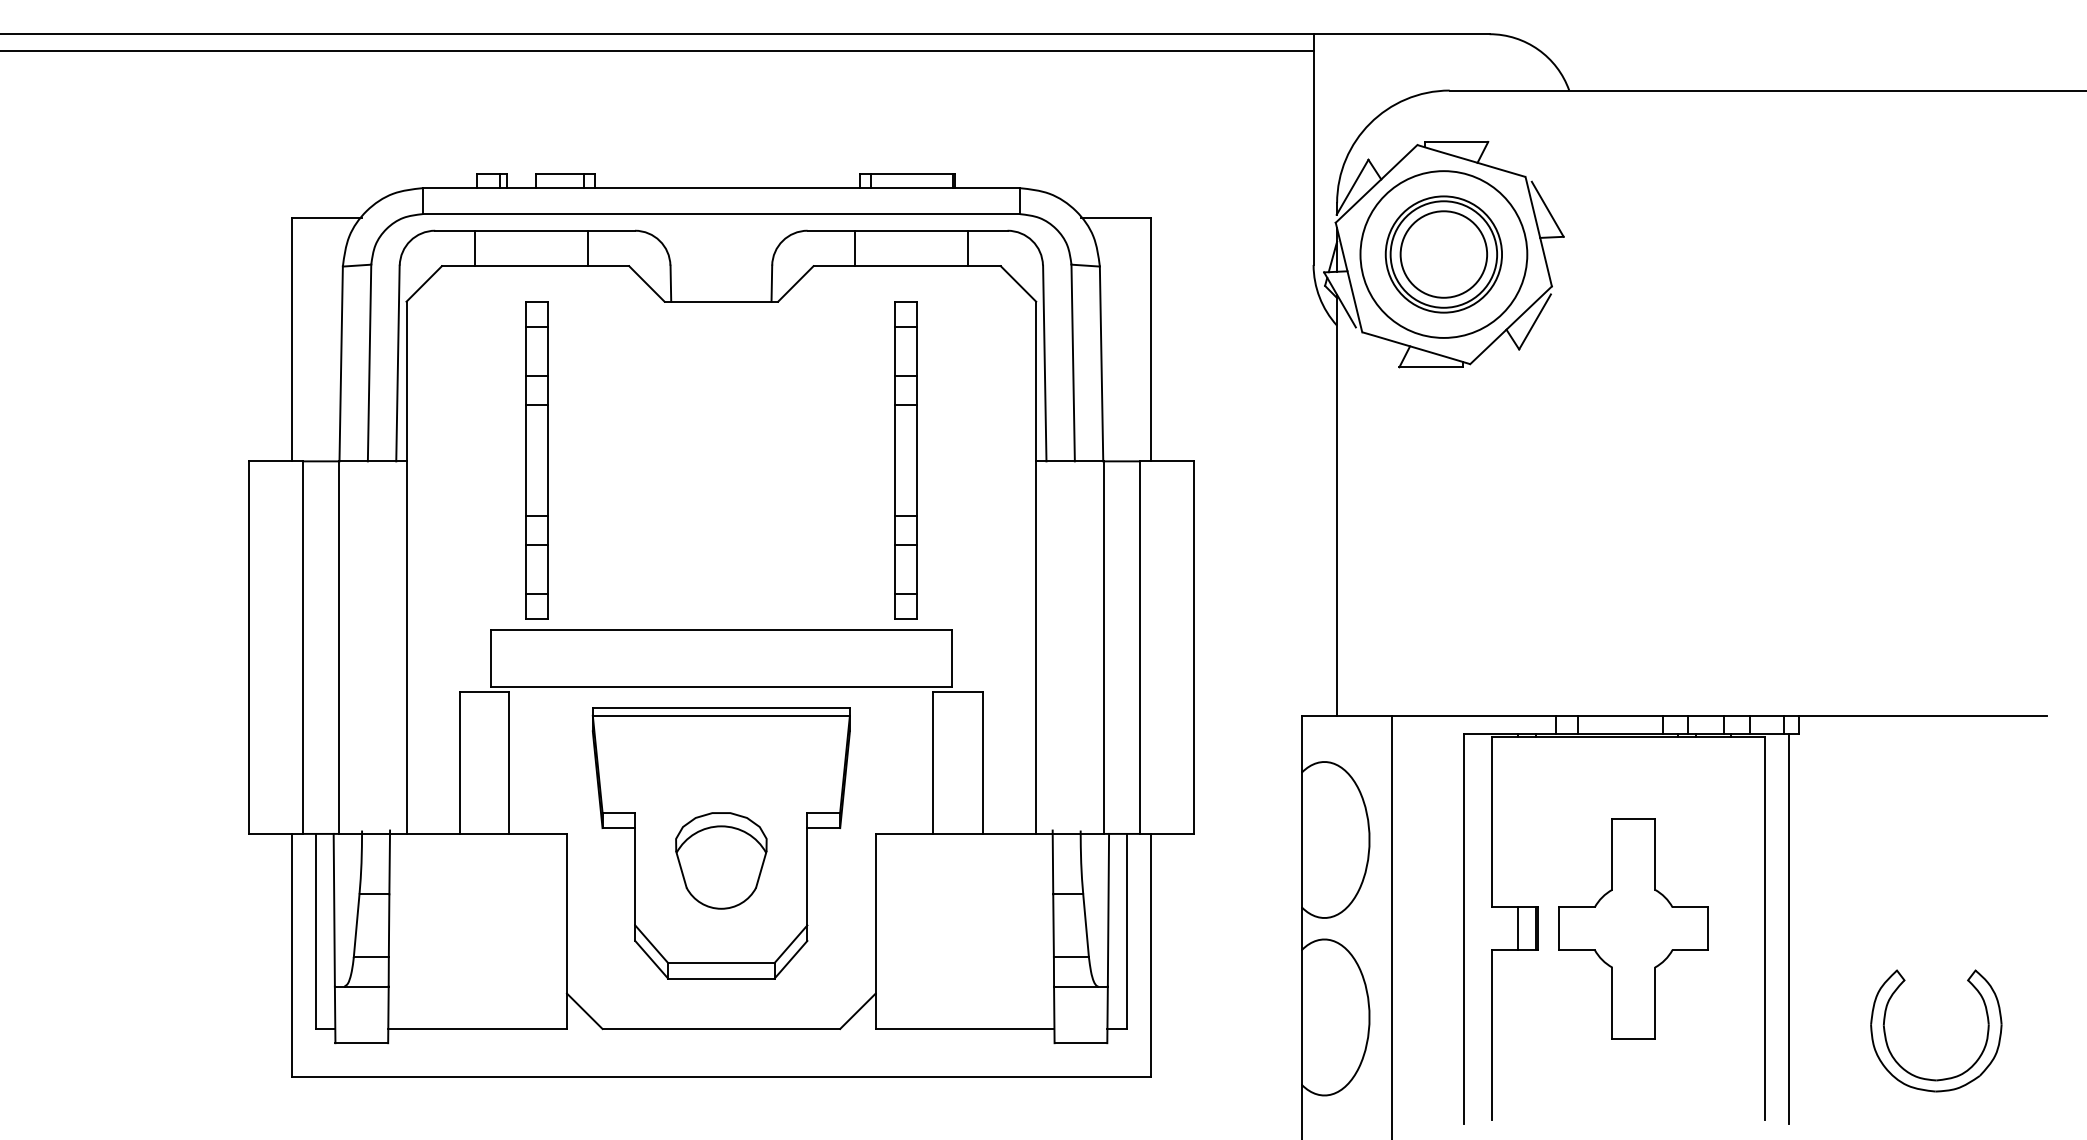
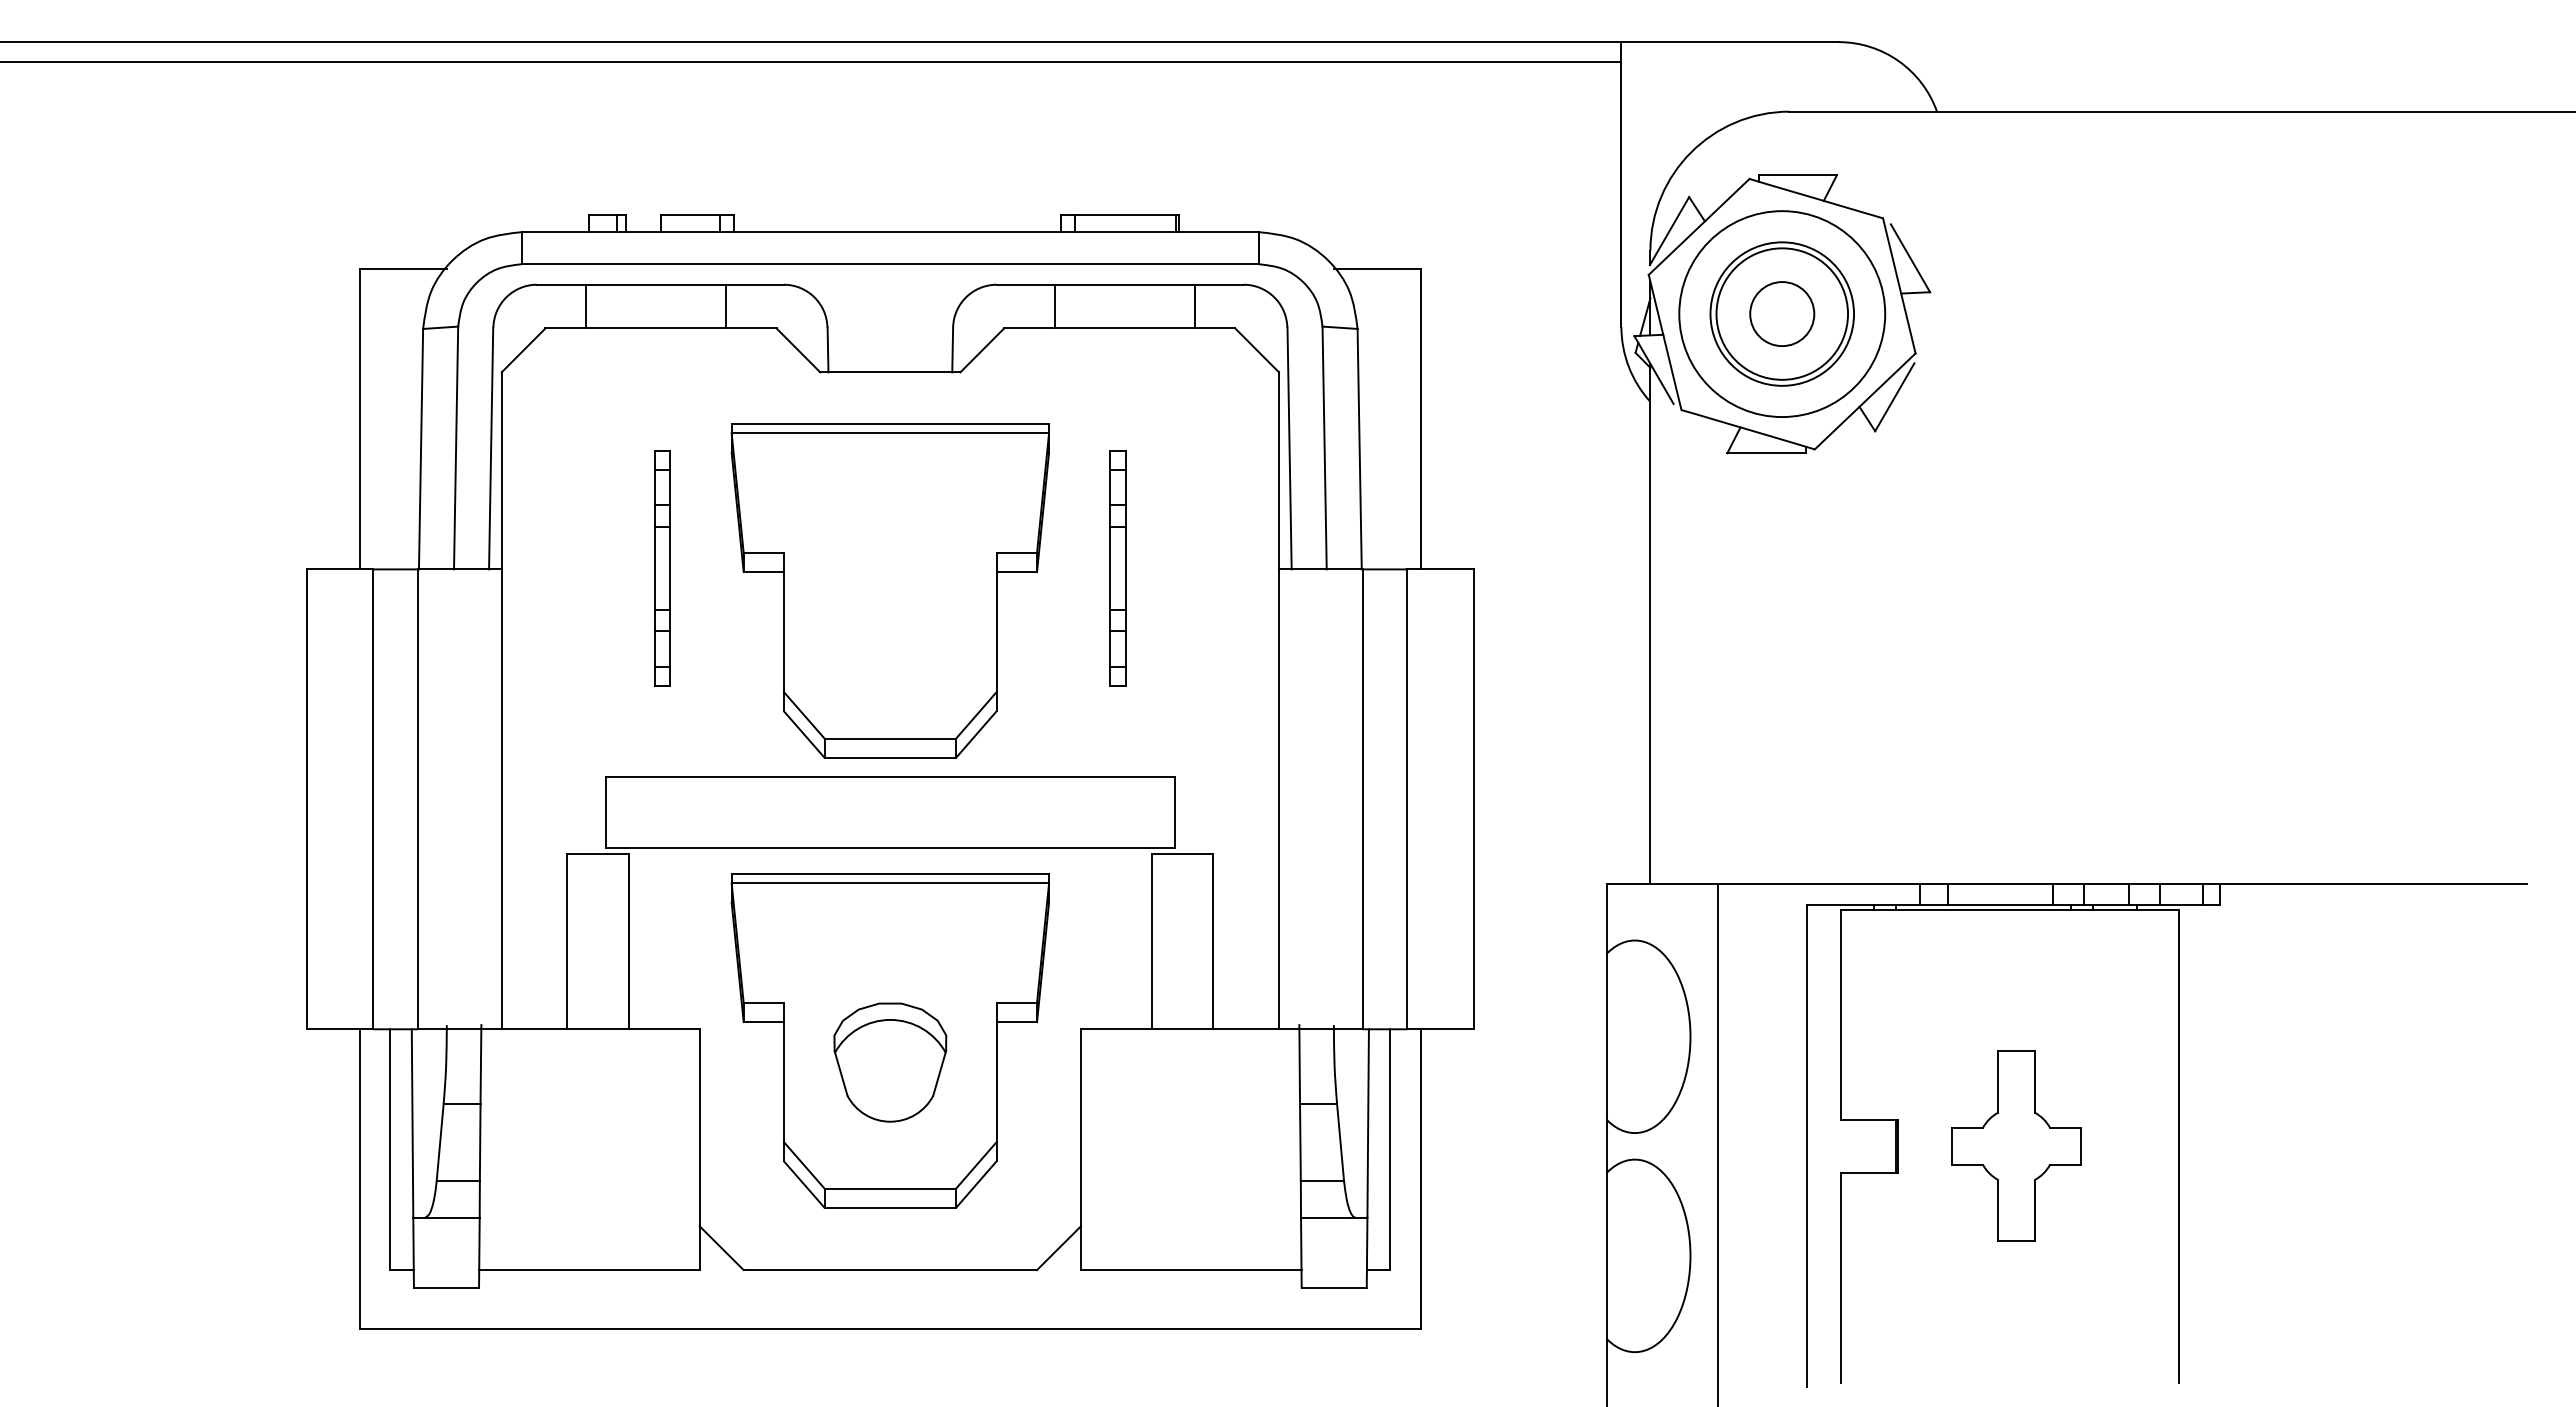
circle: (1443, 254) -> (1781, 313), size x0.6
part: (536, 459) -> (662, 567), size x0.6
part: (905, 459) -> (1117, 567), size x0.6
part: (720, 478) -> (889, 590), added
line: (1518, 928) -> (1874, 1146), removed
part: (1633, 928) -> (2016, 1146), size x0.7
line: (1789, 928) -> (2208, 1146), removed
part: (1929, 1078) -> (2381, 1331), removed

